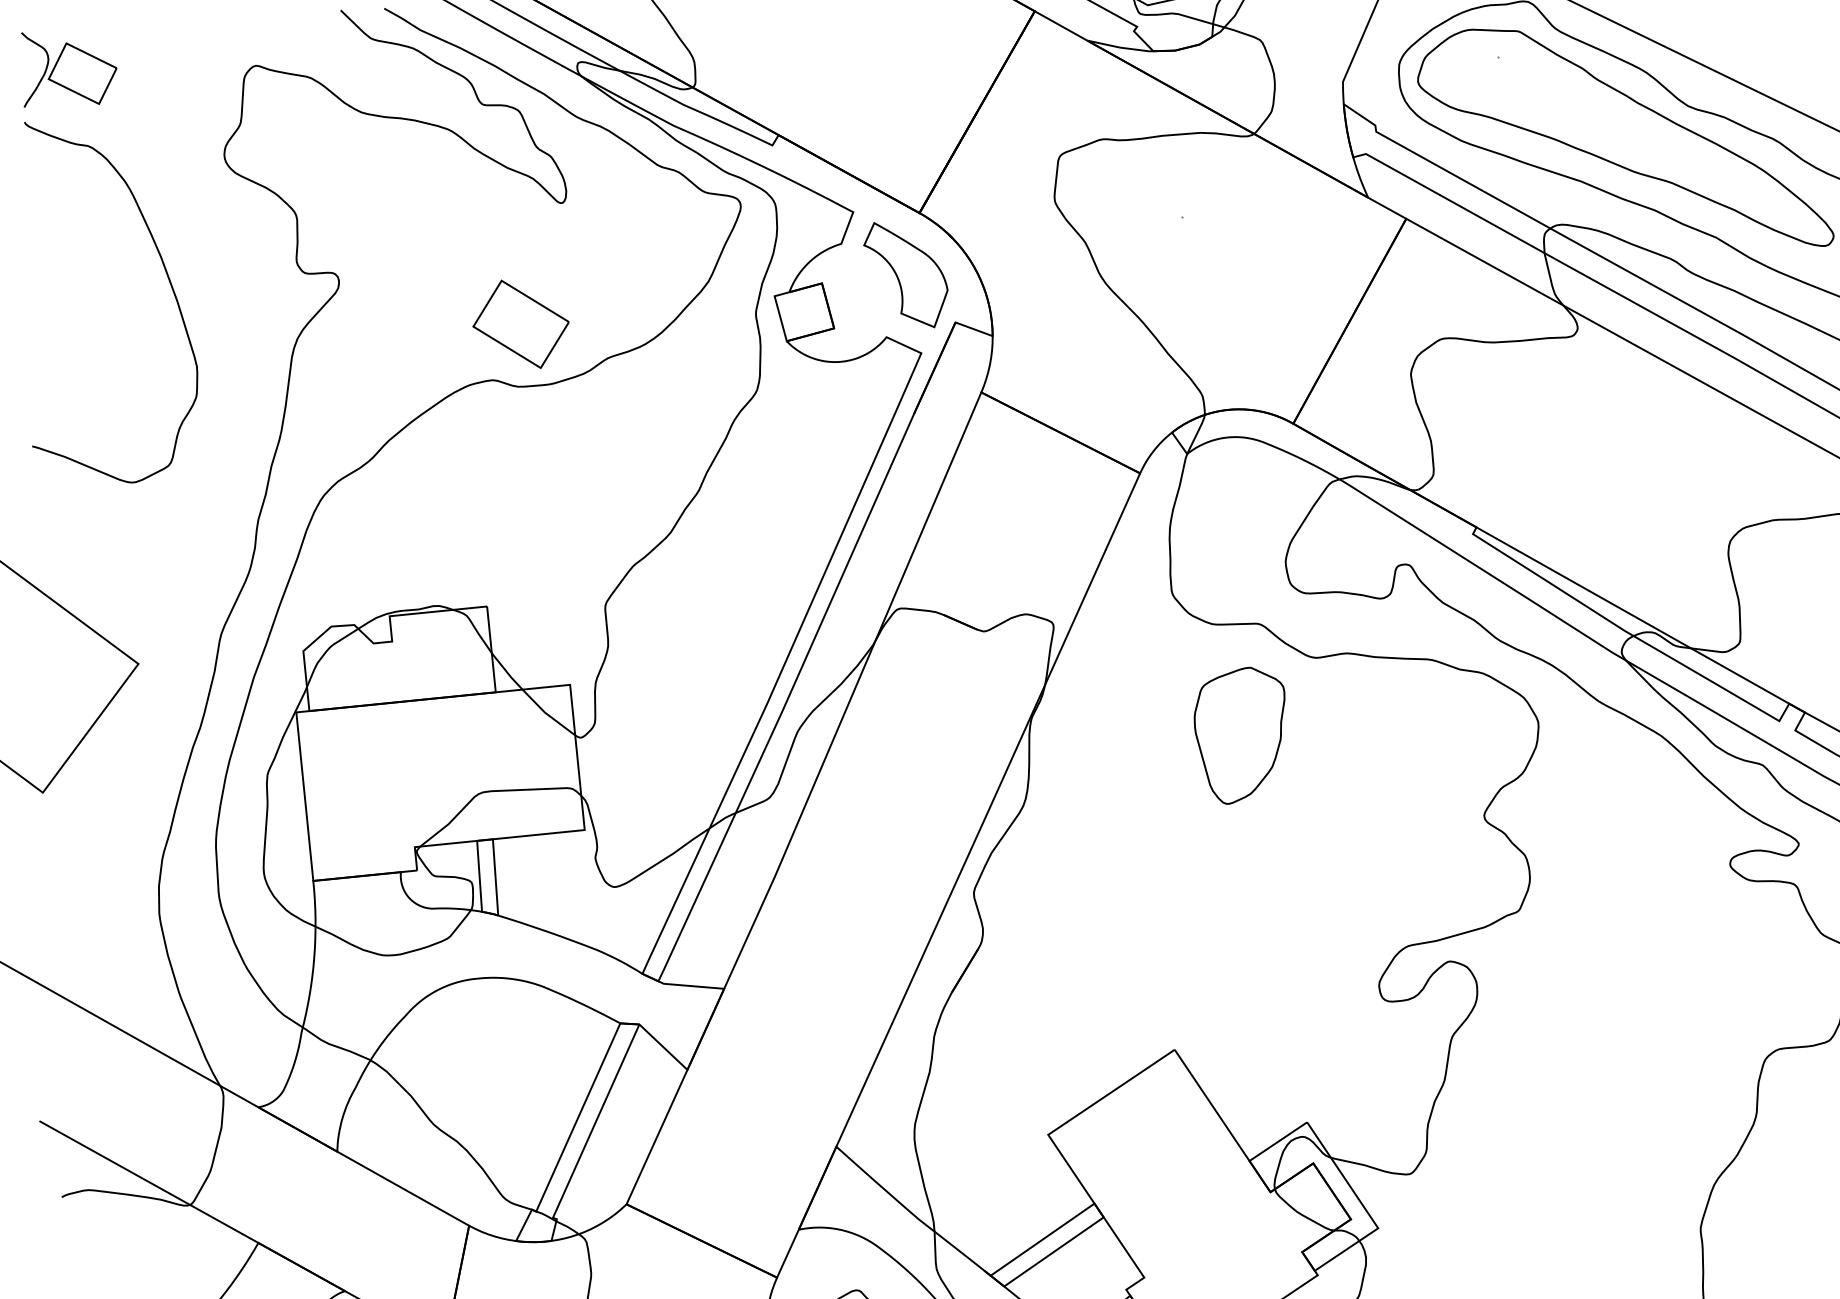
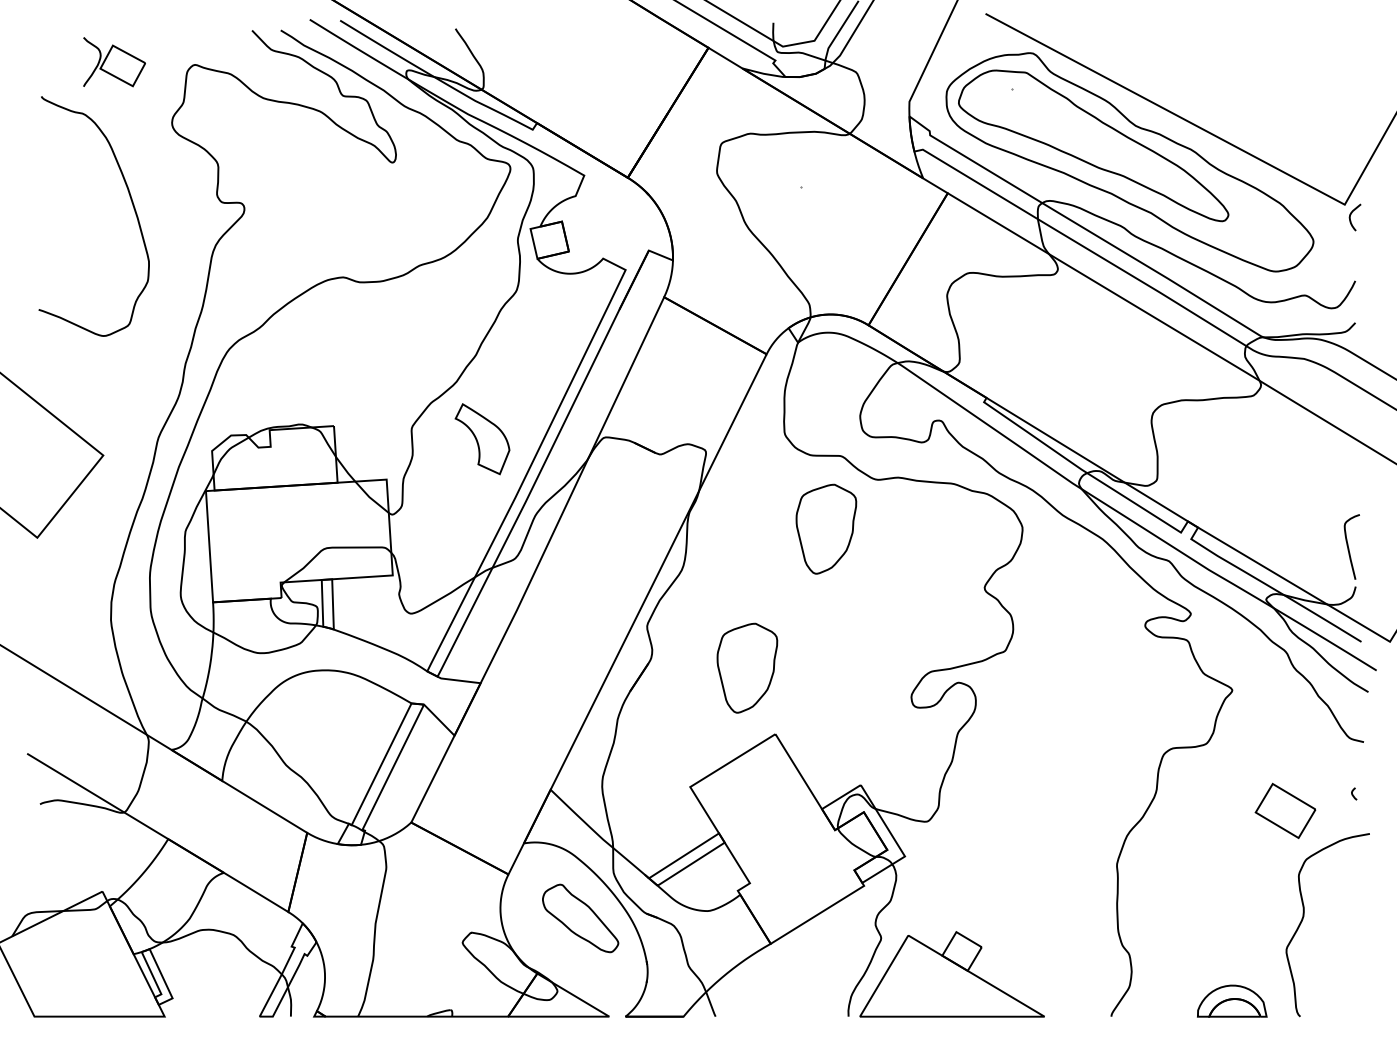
part: (69, 68) -> (114, 62), moved
part: (906, 275) -> (482, 439), moved
part: (520, 324) -> (362, 241), removed
part: (1128, 950) -> (747, 667), added

